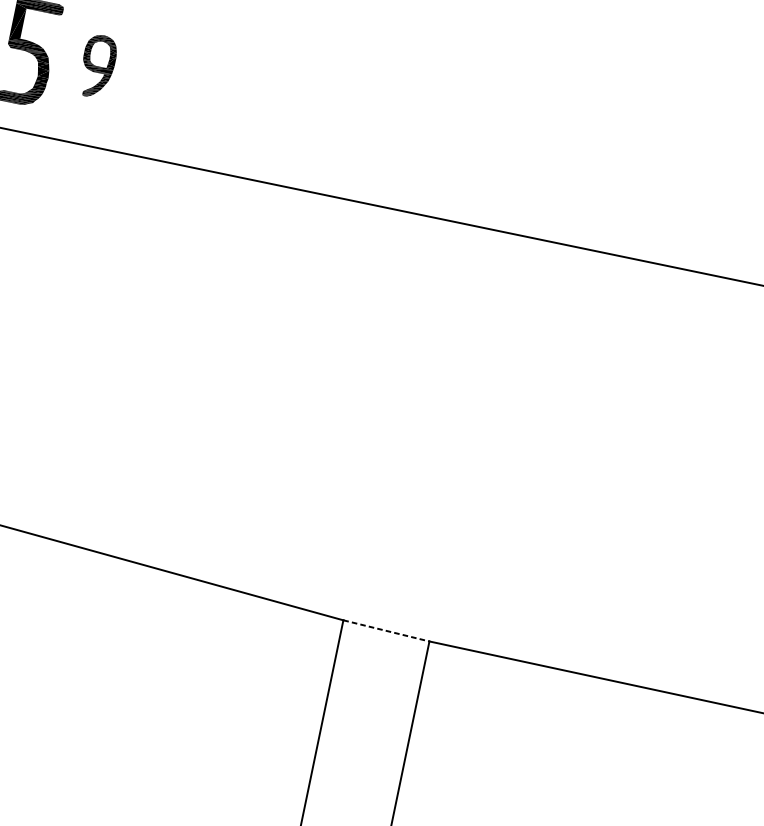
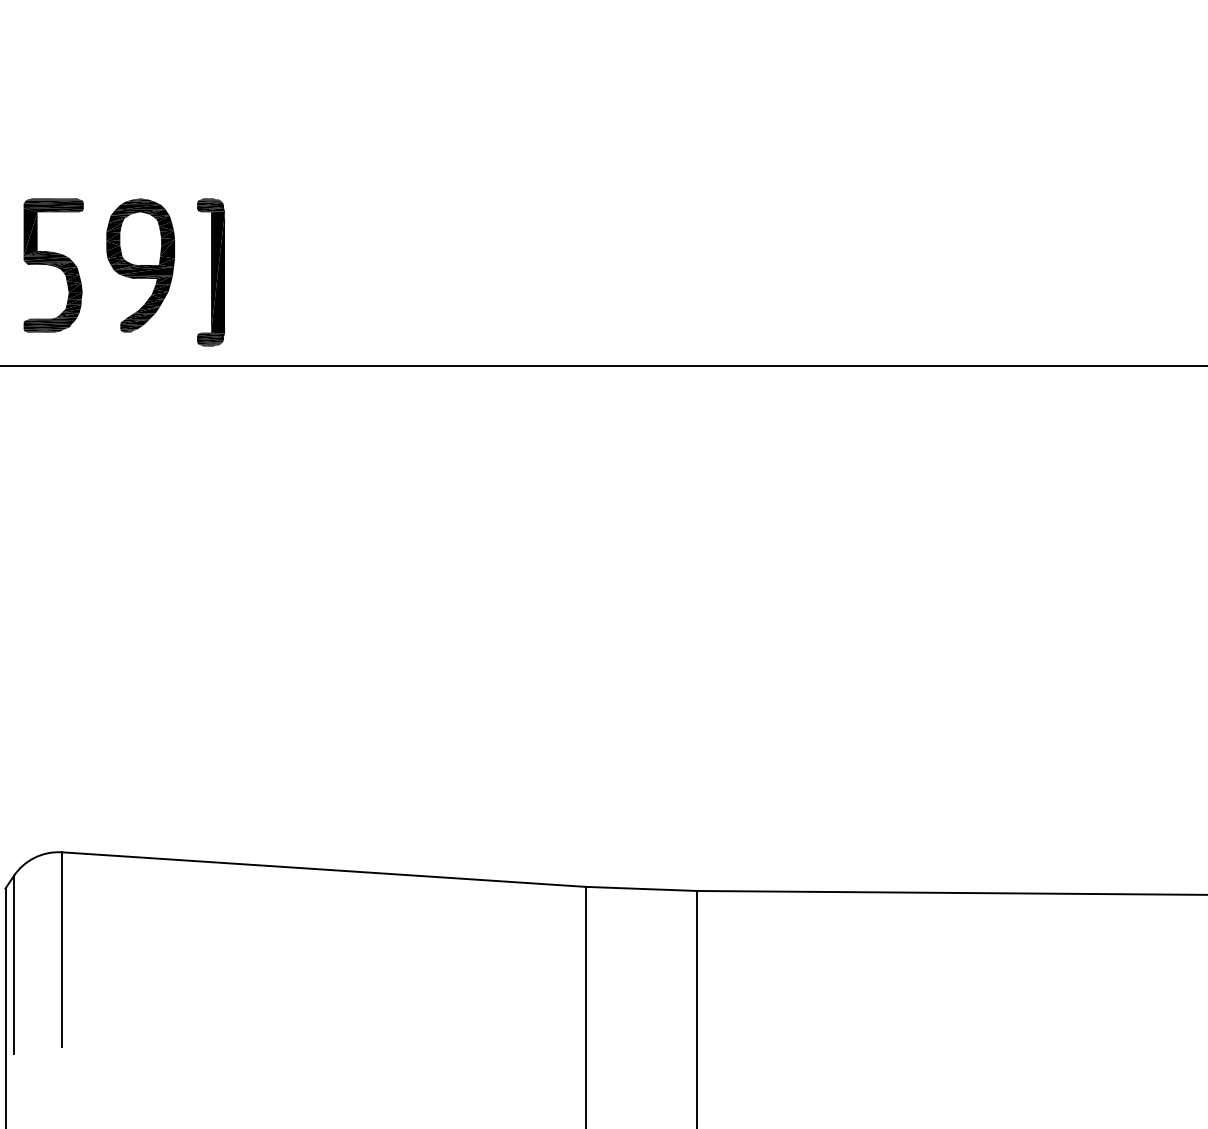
part: (97, 66) -> (140, 265), size x1.67
part: (151, 83) -> (210, 272), added
line: (386, 630) -> (641, 888), dashed -> solid

